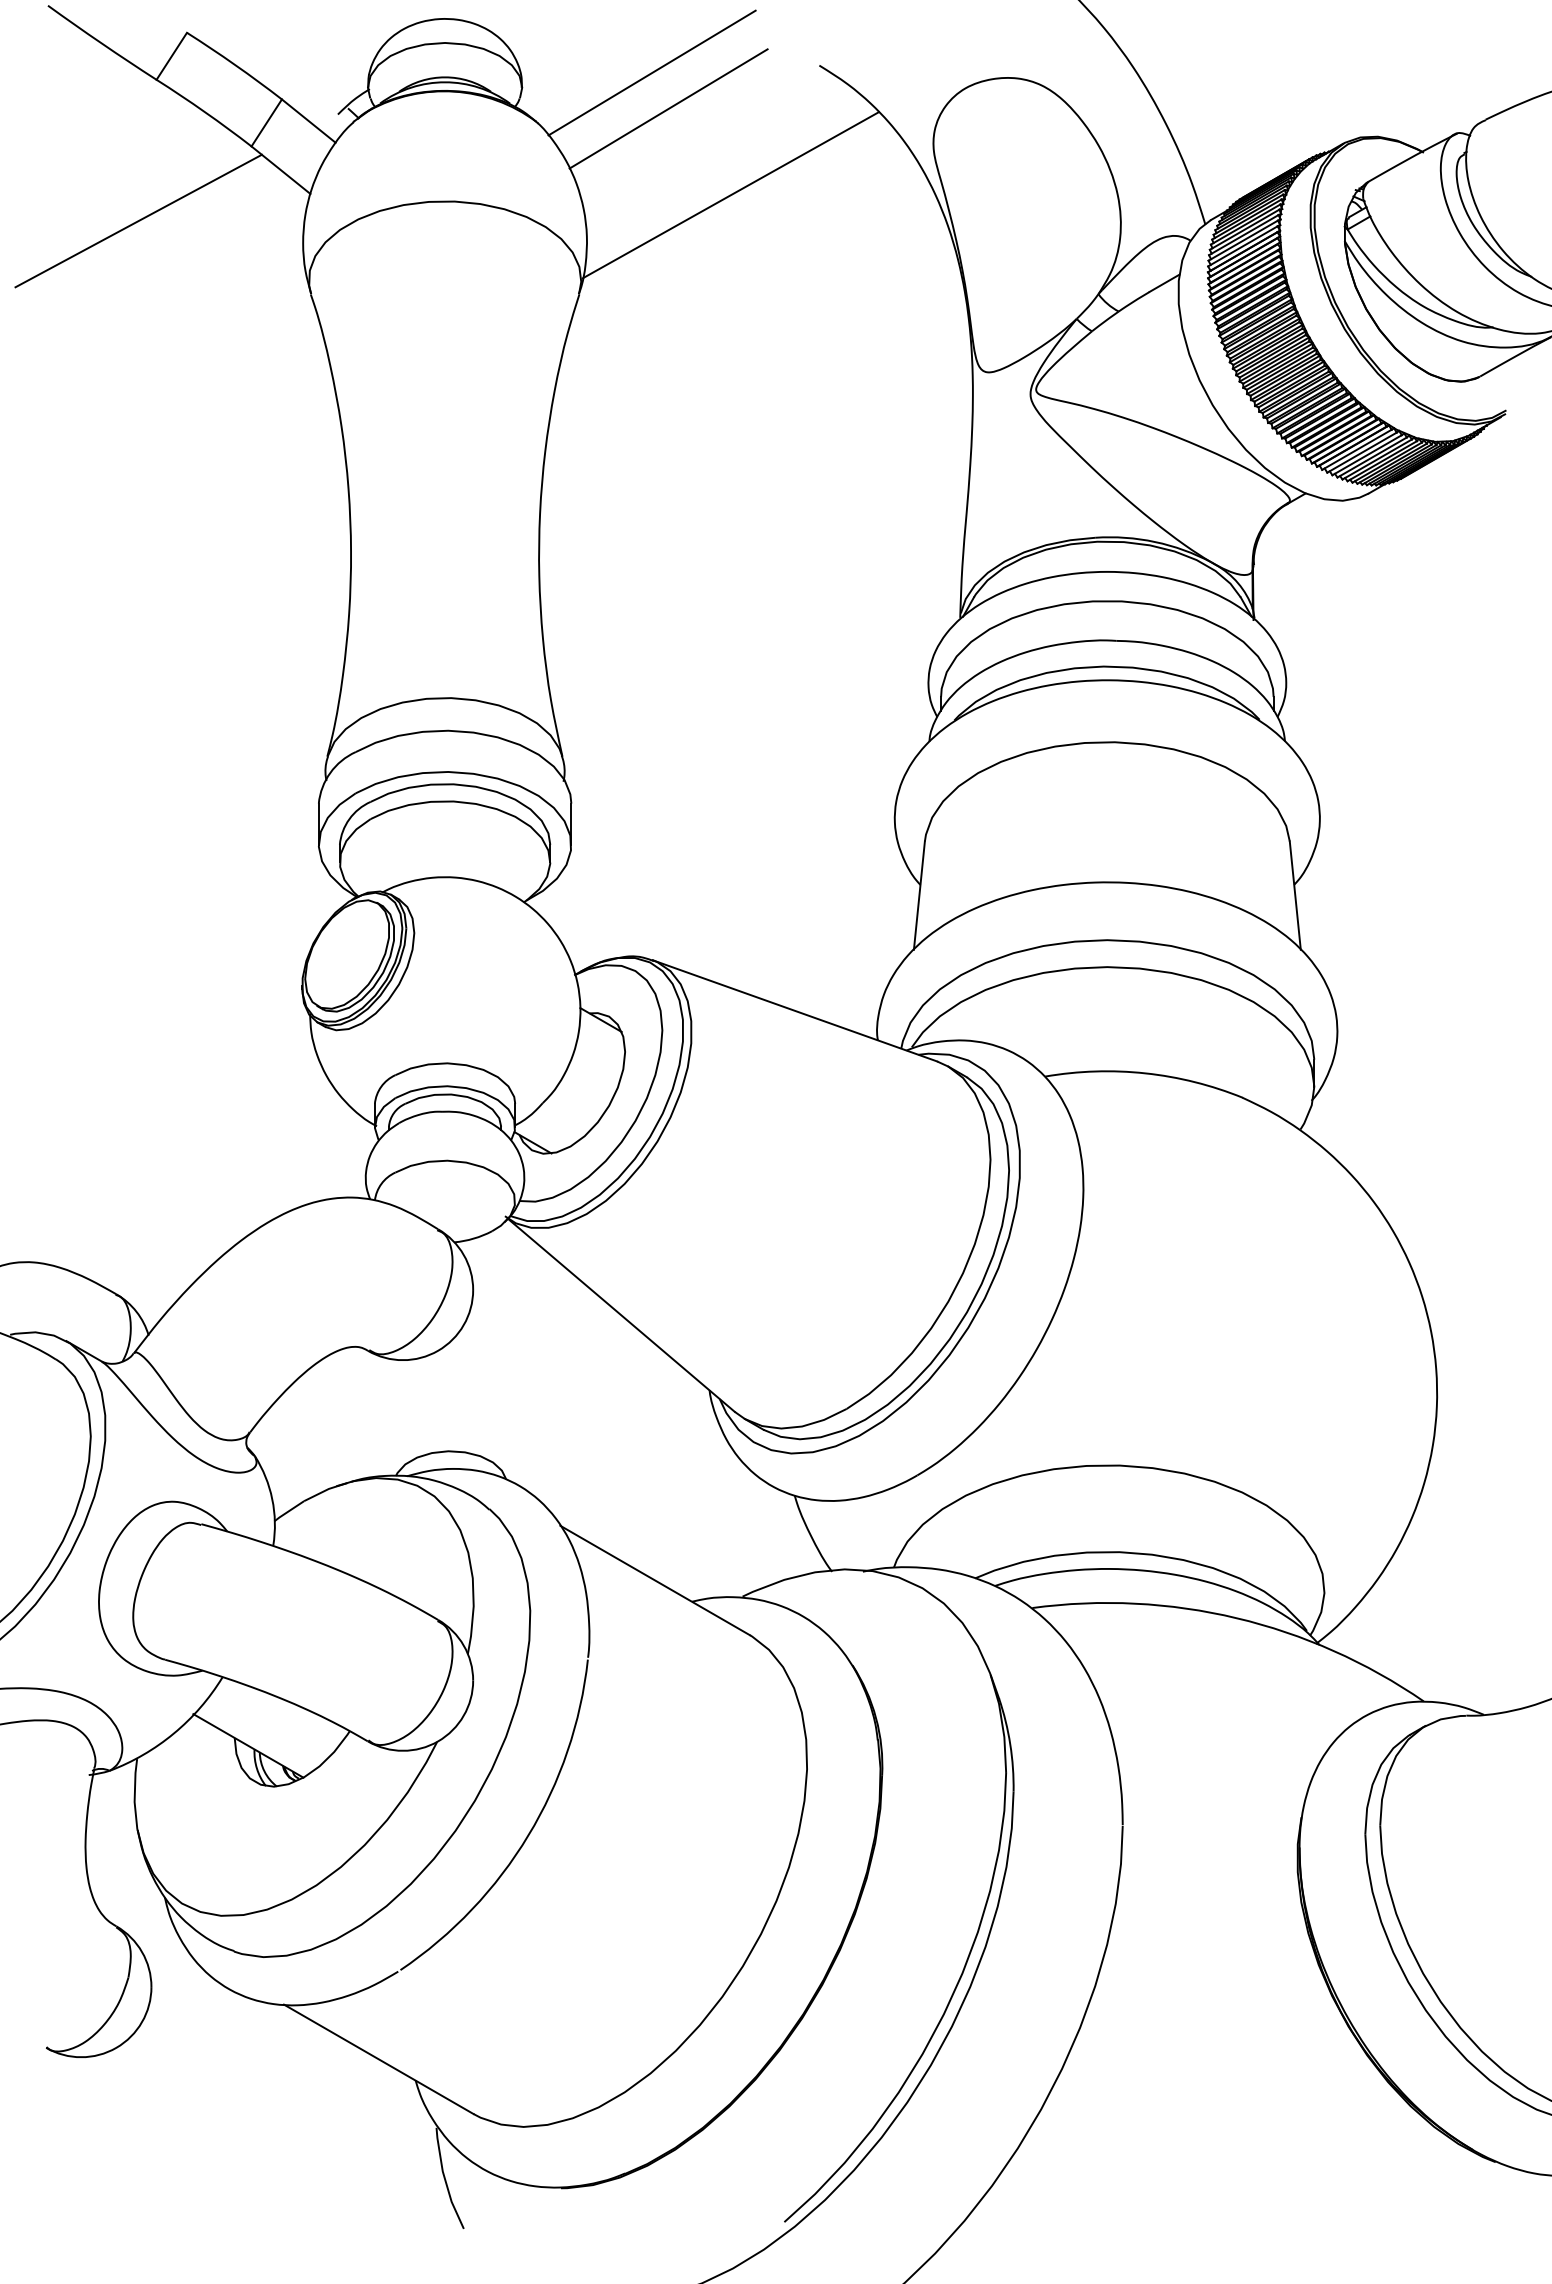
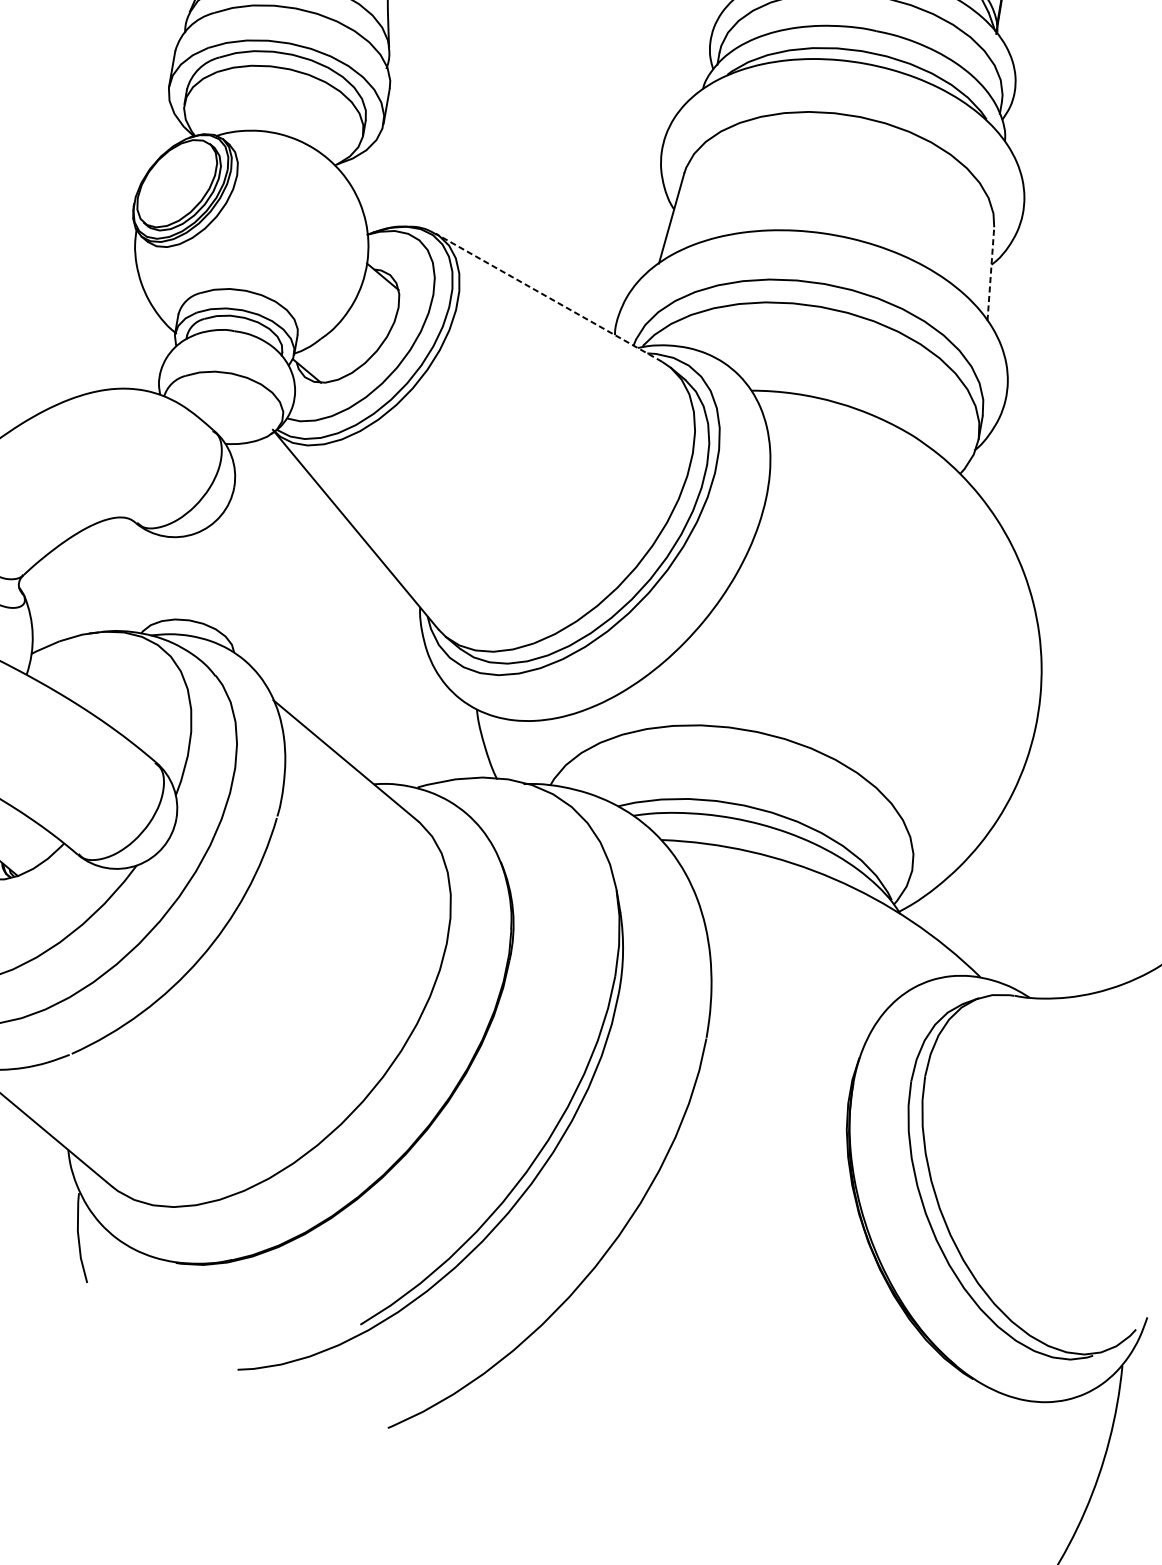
line: (1295, 895) -> (991, 273), solid -> dashed
line: (794, 1010) -> (548, 297), solid -> dashed

